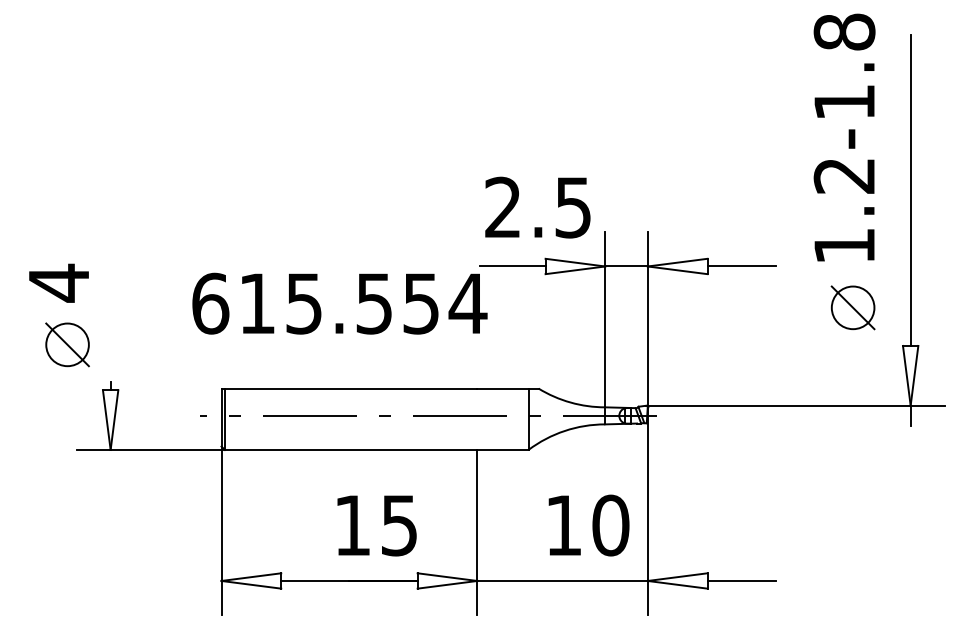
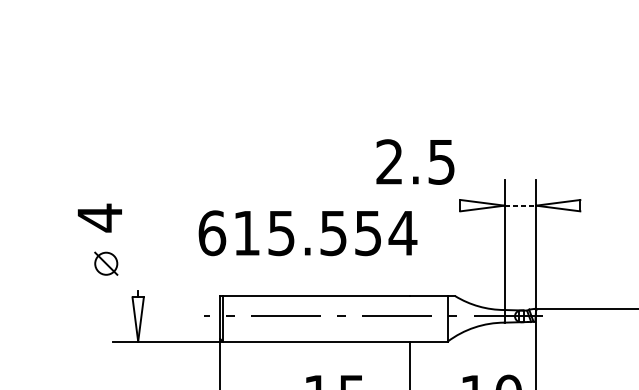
text: (537, 207) -> (415, 161), moved
line: (512, 266) -> (435, 205), removed
line: (627, 266) -> (521, 205), solid -> dashed
line: (741, 266) -> (605, 205), removed
part: (67, 344) -> (106, 263), size x0.7

